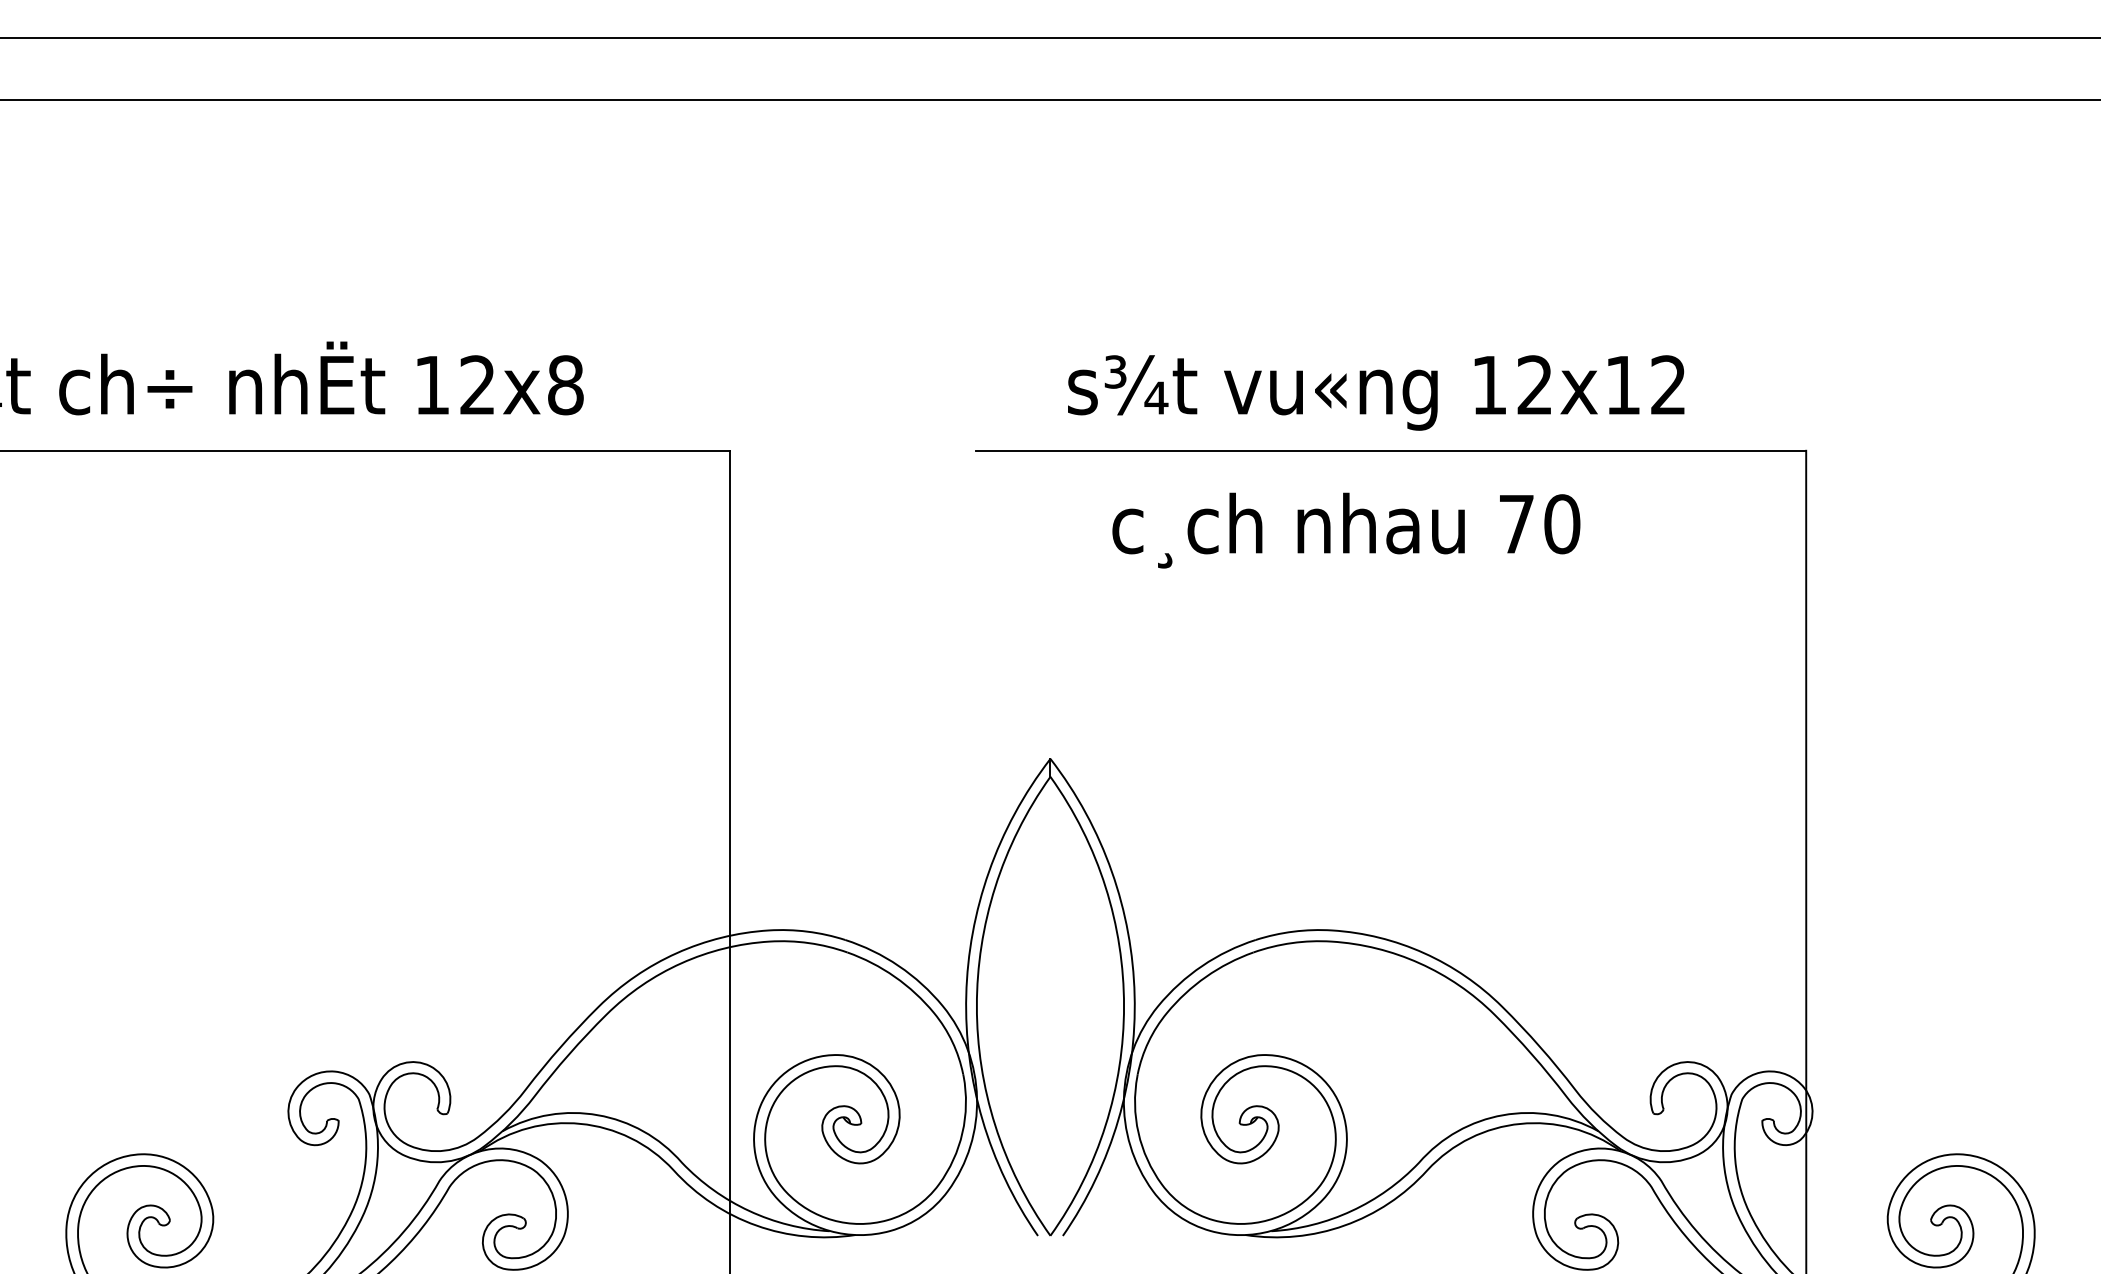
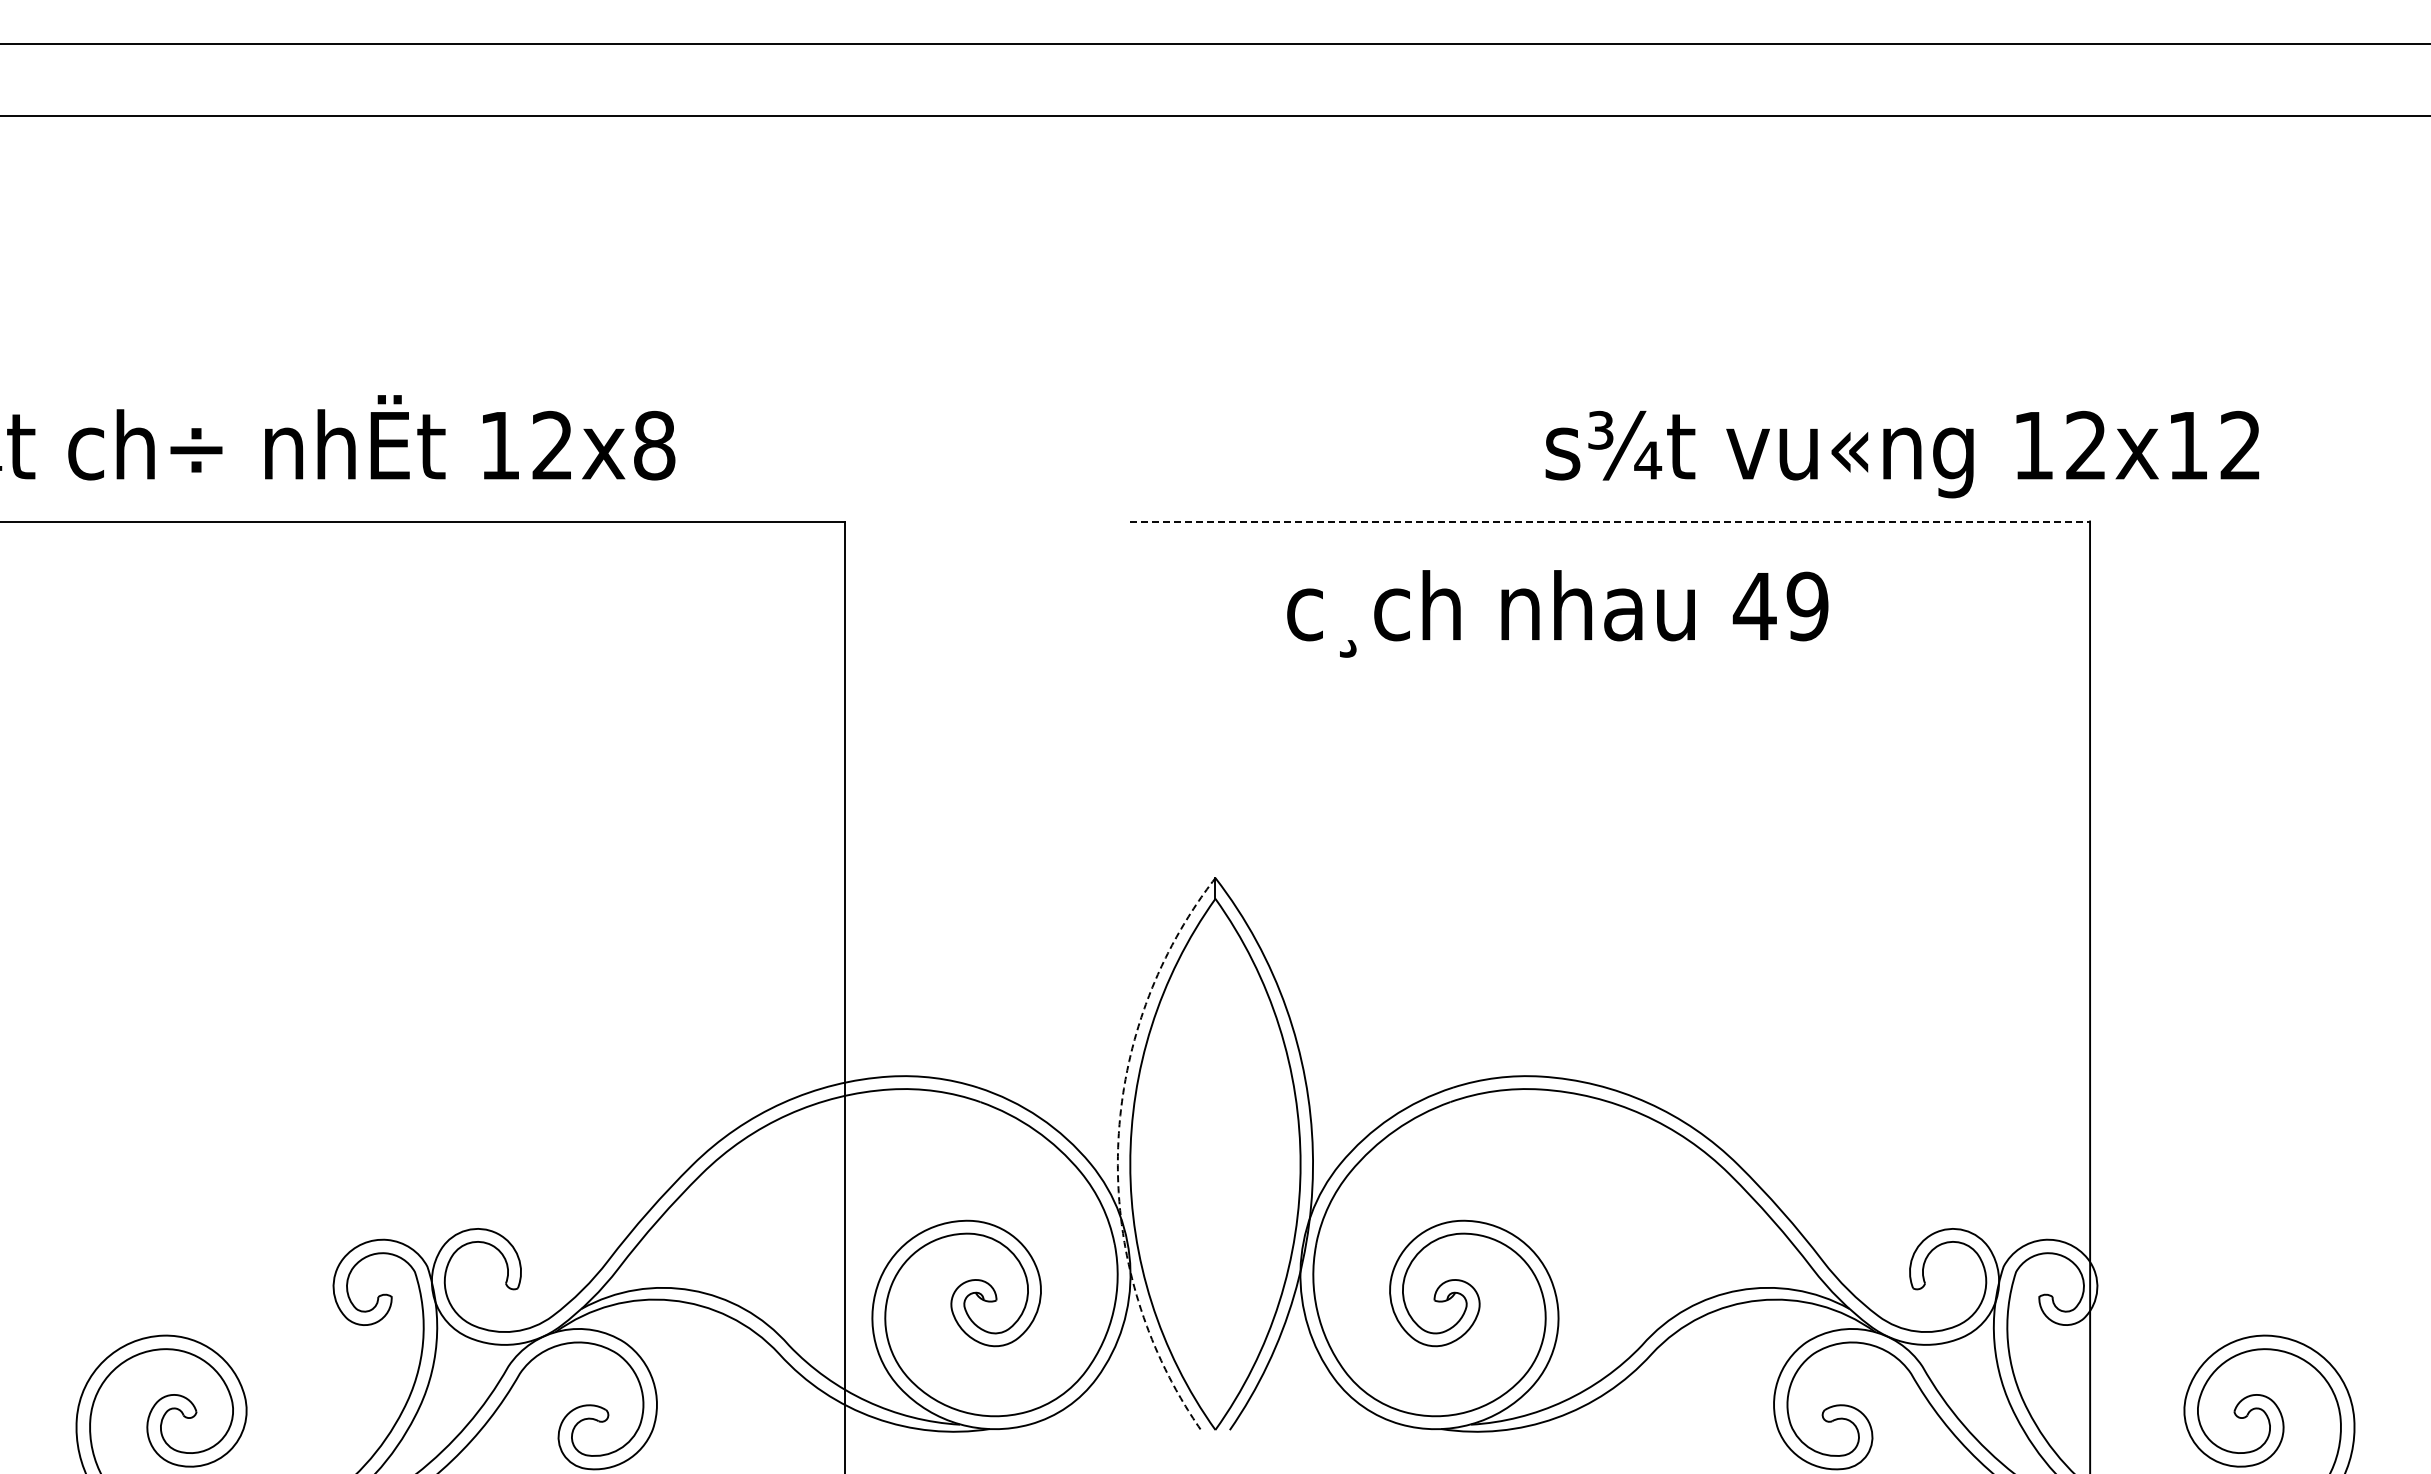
text: (1376, 392) -> (1902, 454), moved
line: (1391, 450) -> (1610, 521), solid -> dashed
text: (1538, 524) -> (1780, 606), 70 -> 49
arc: (966, 995) -> (1118, 1151), solid -> dashed

